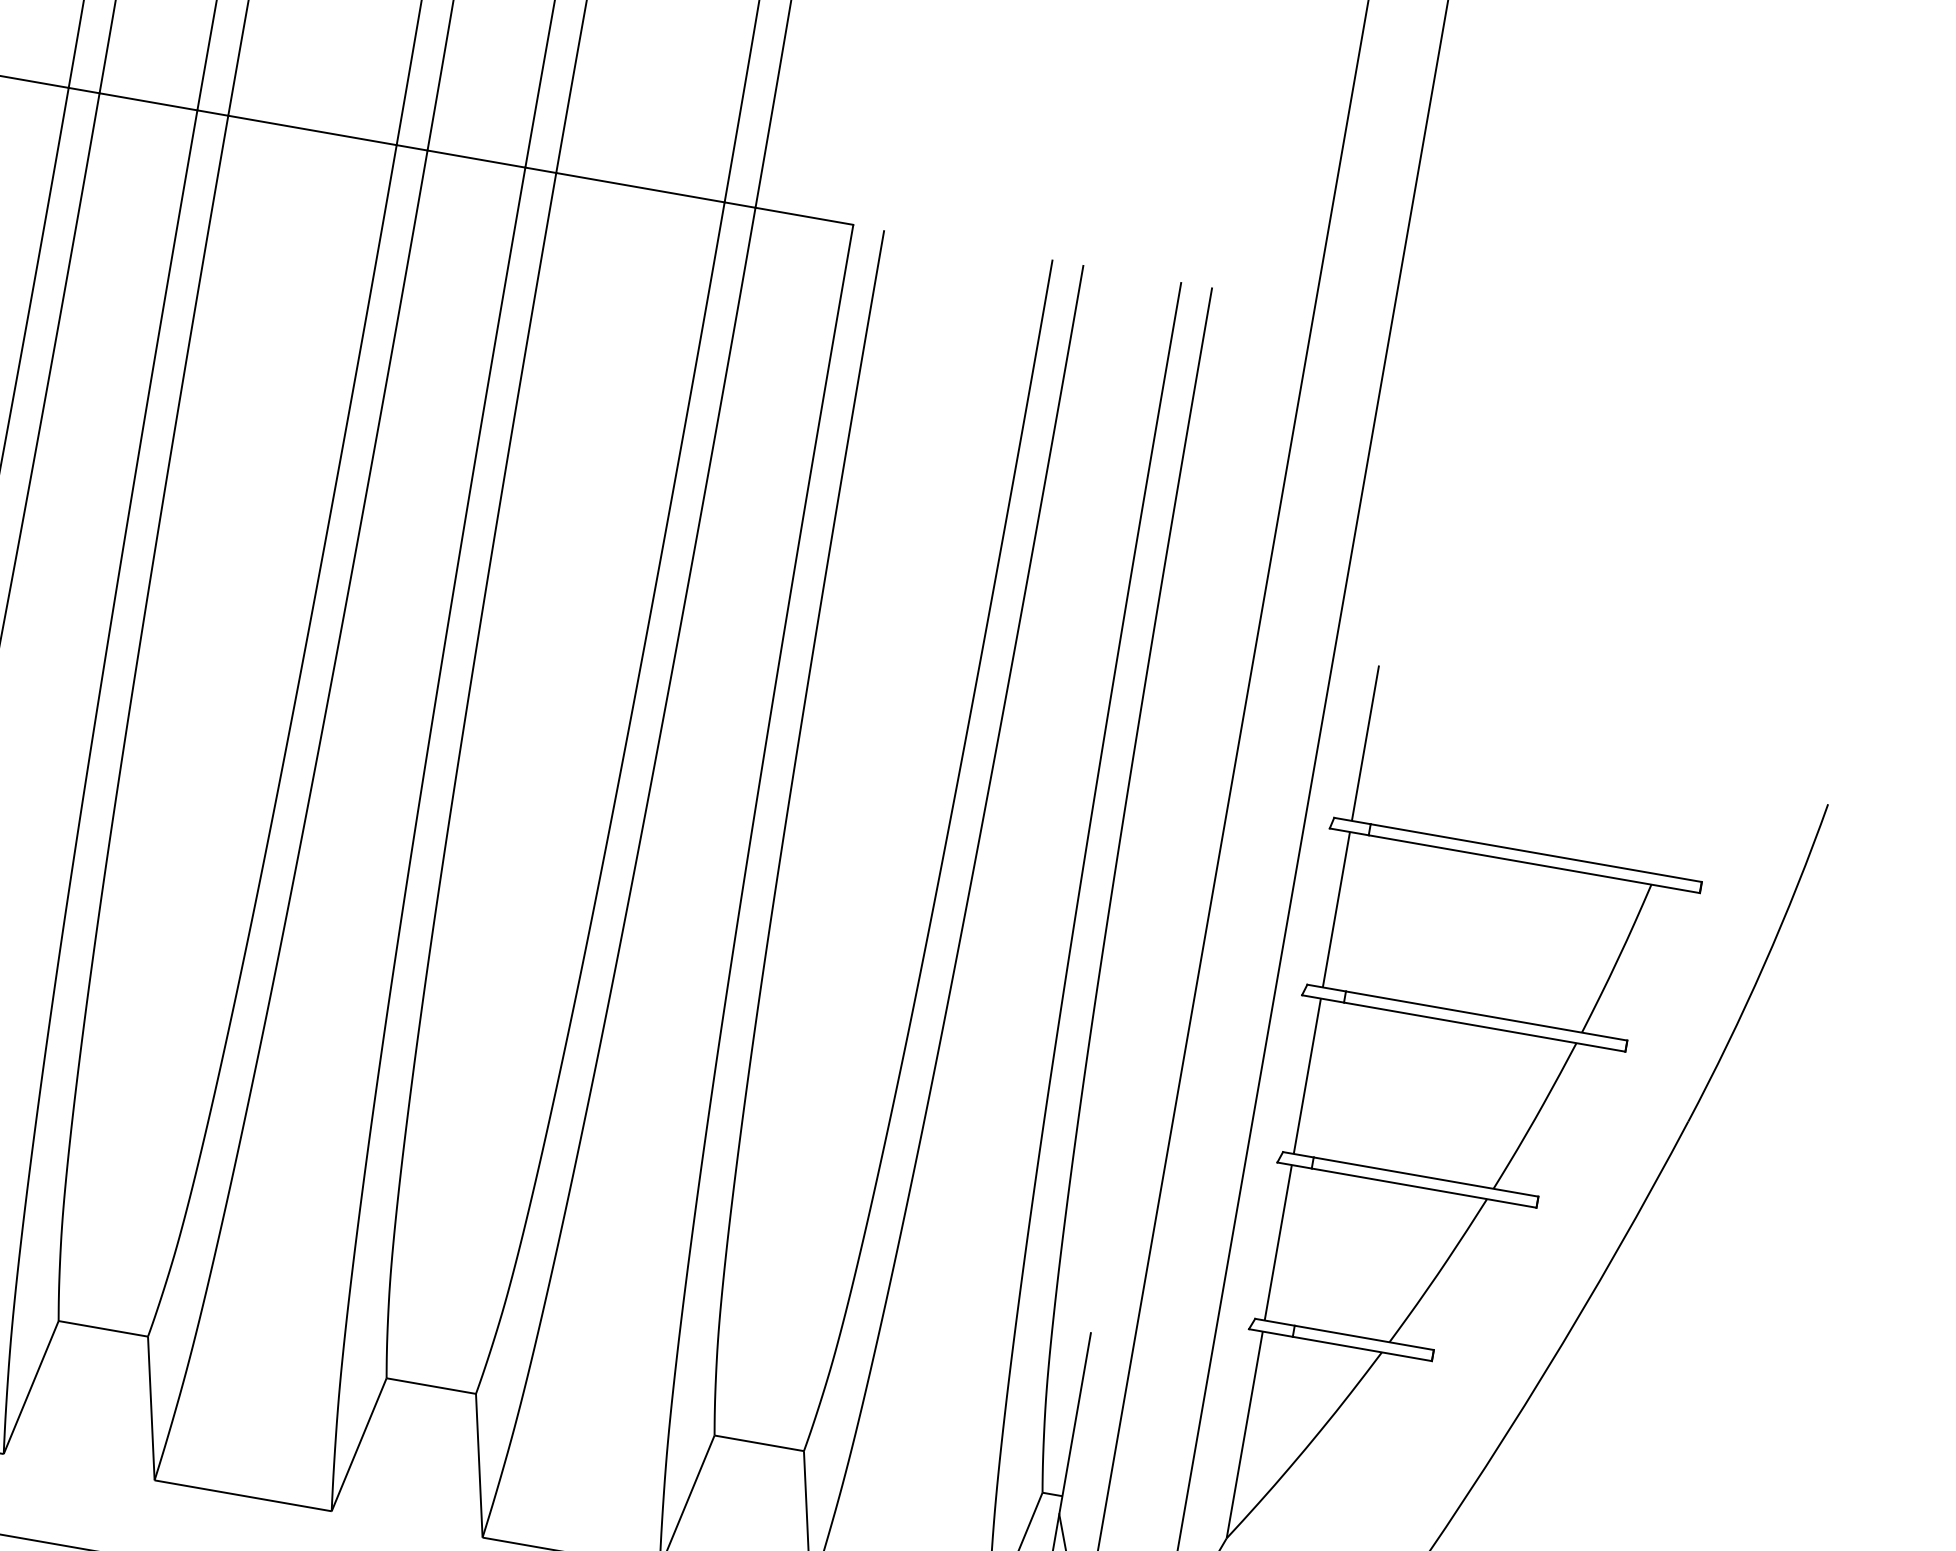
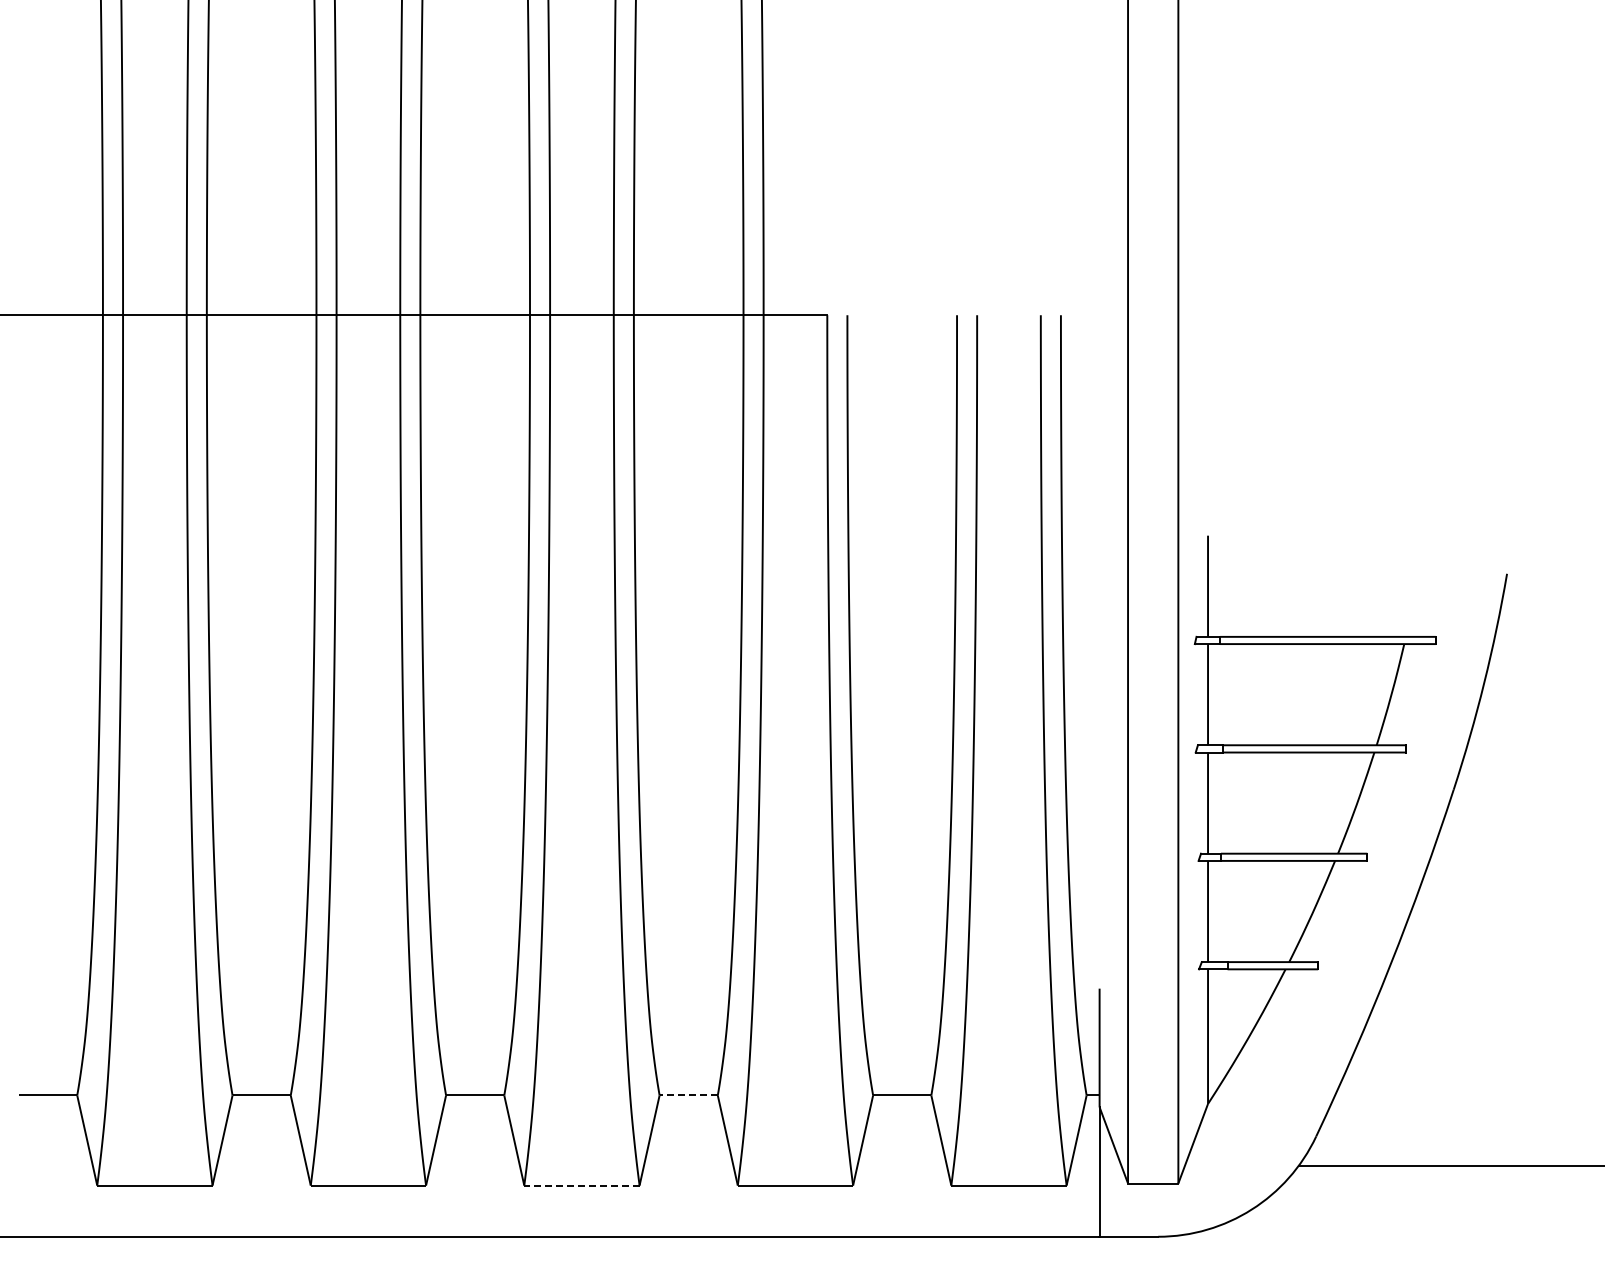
line: (430, 1386) -> (688, 1095), solid -> dashed
line: (242, 1495) -> (581, 1185), solid -> dashed

